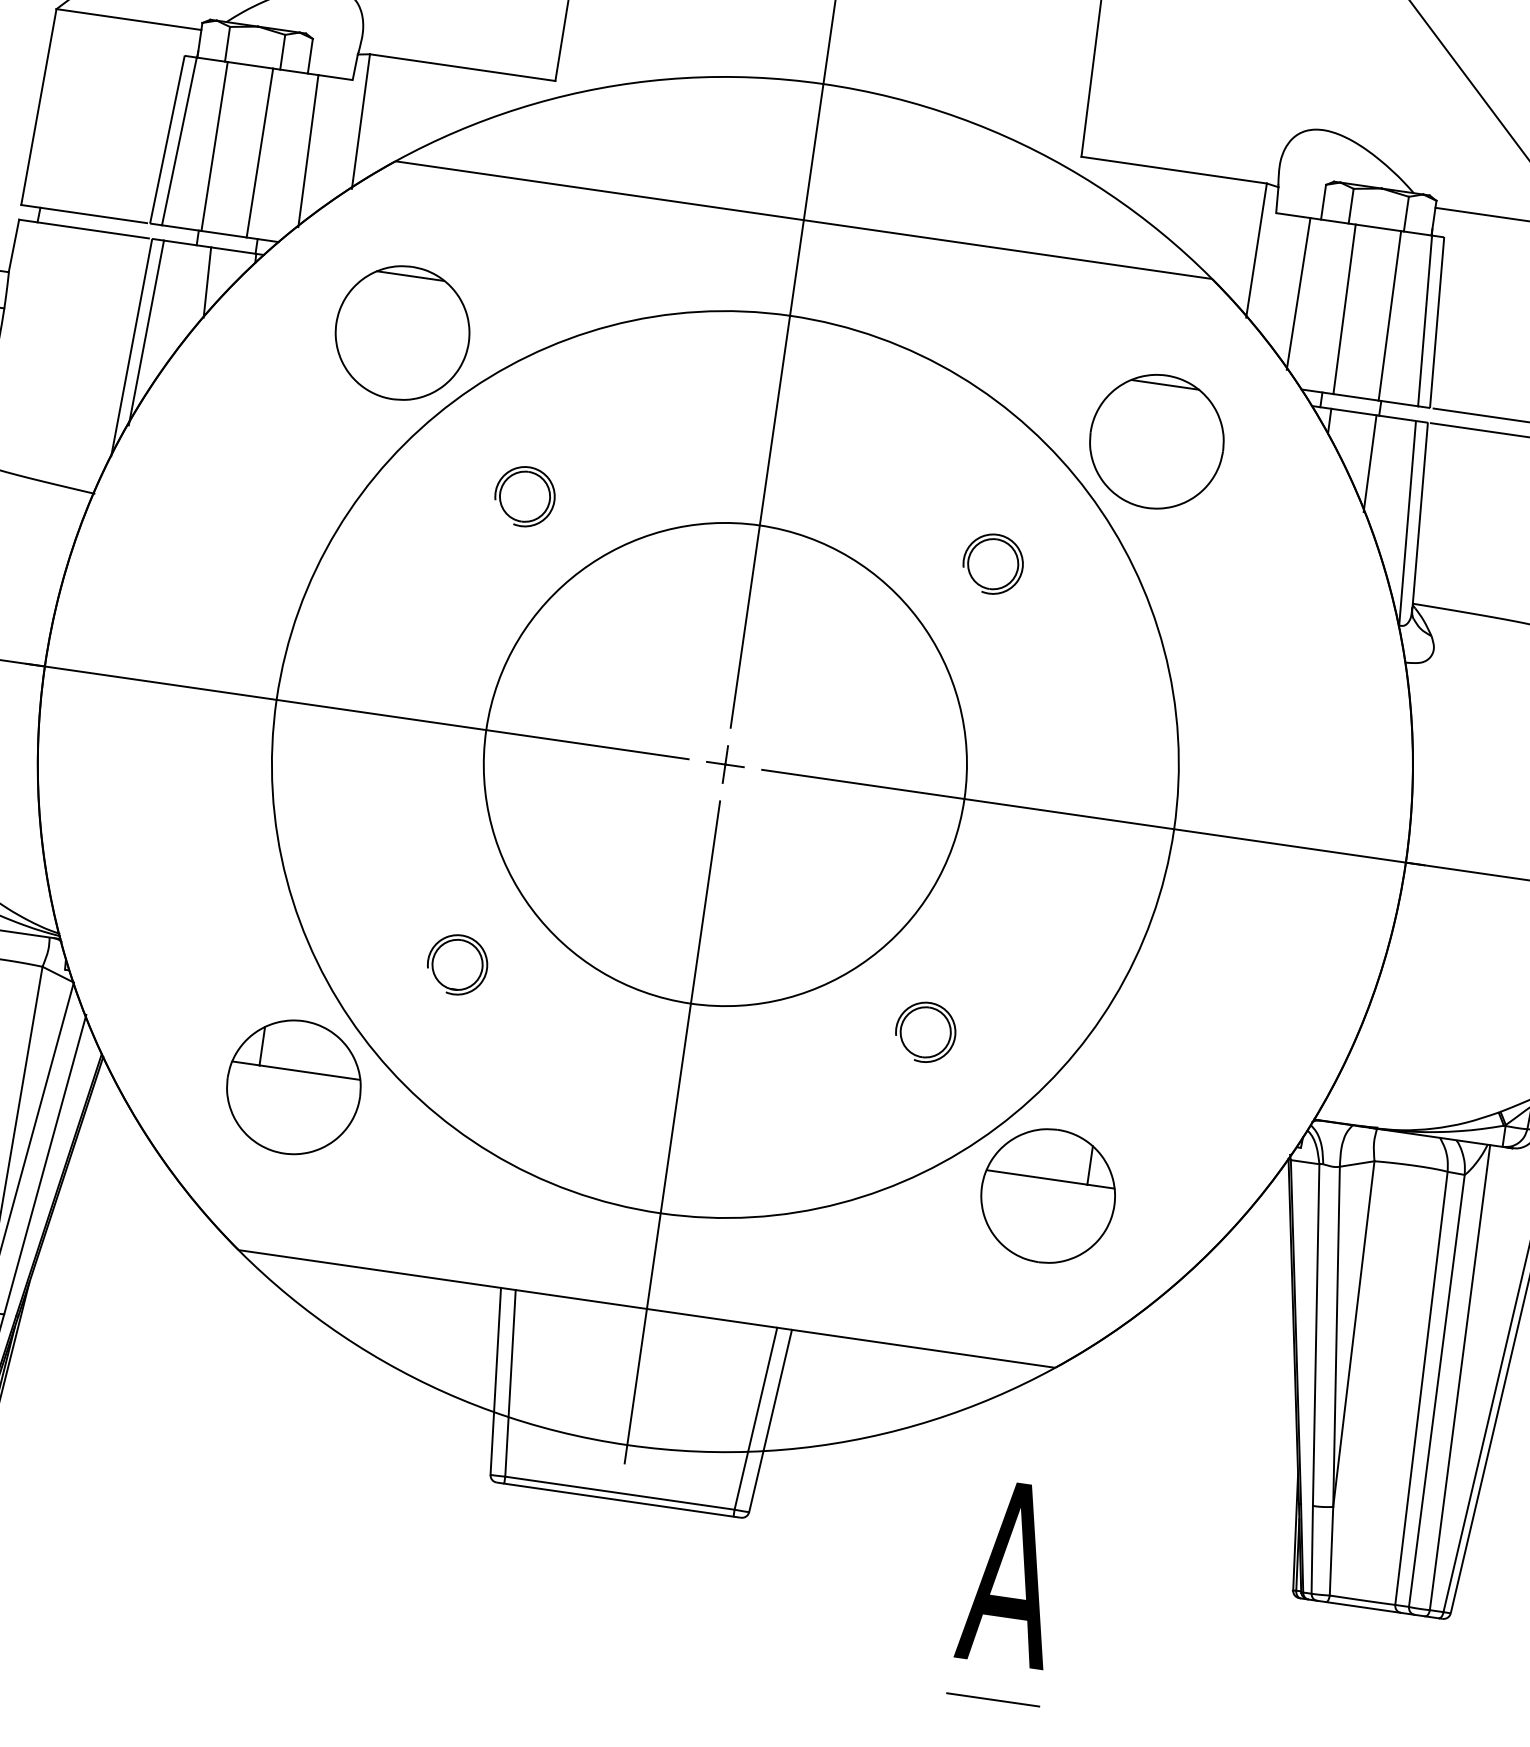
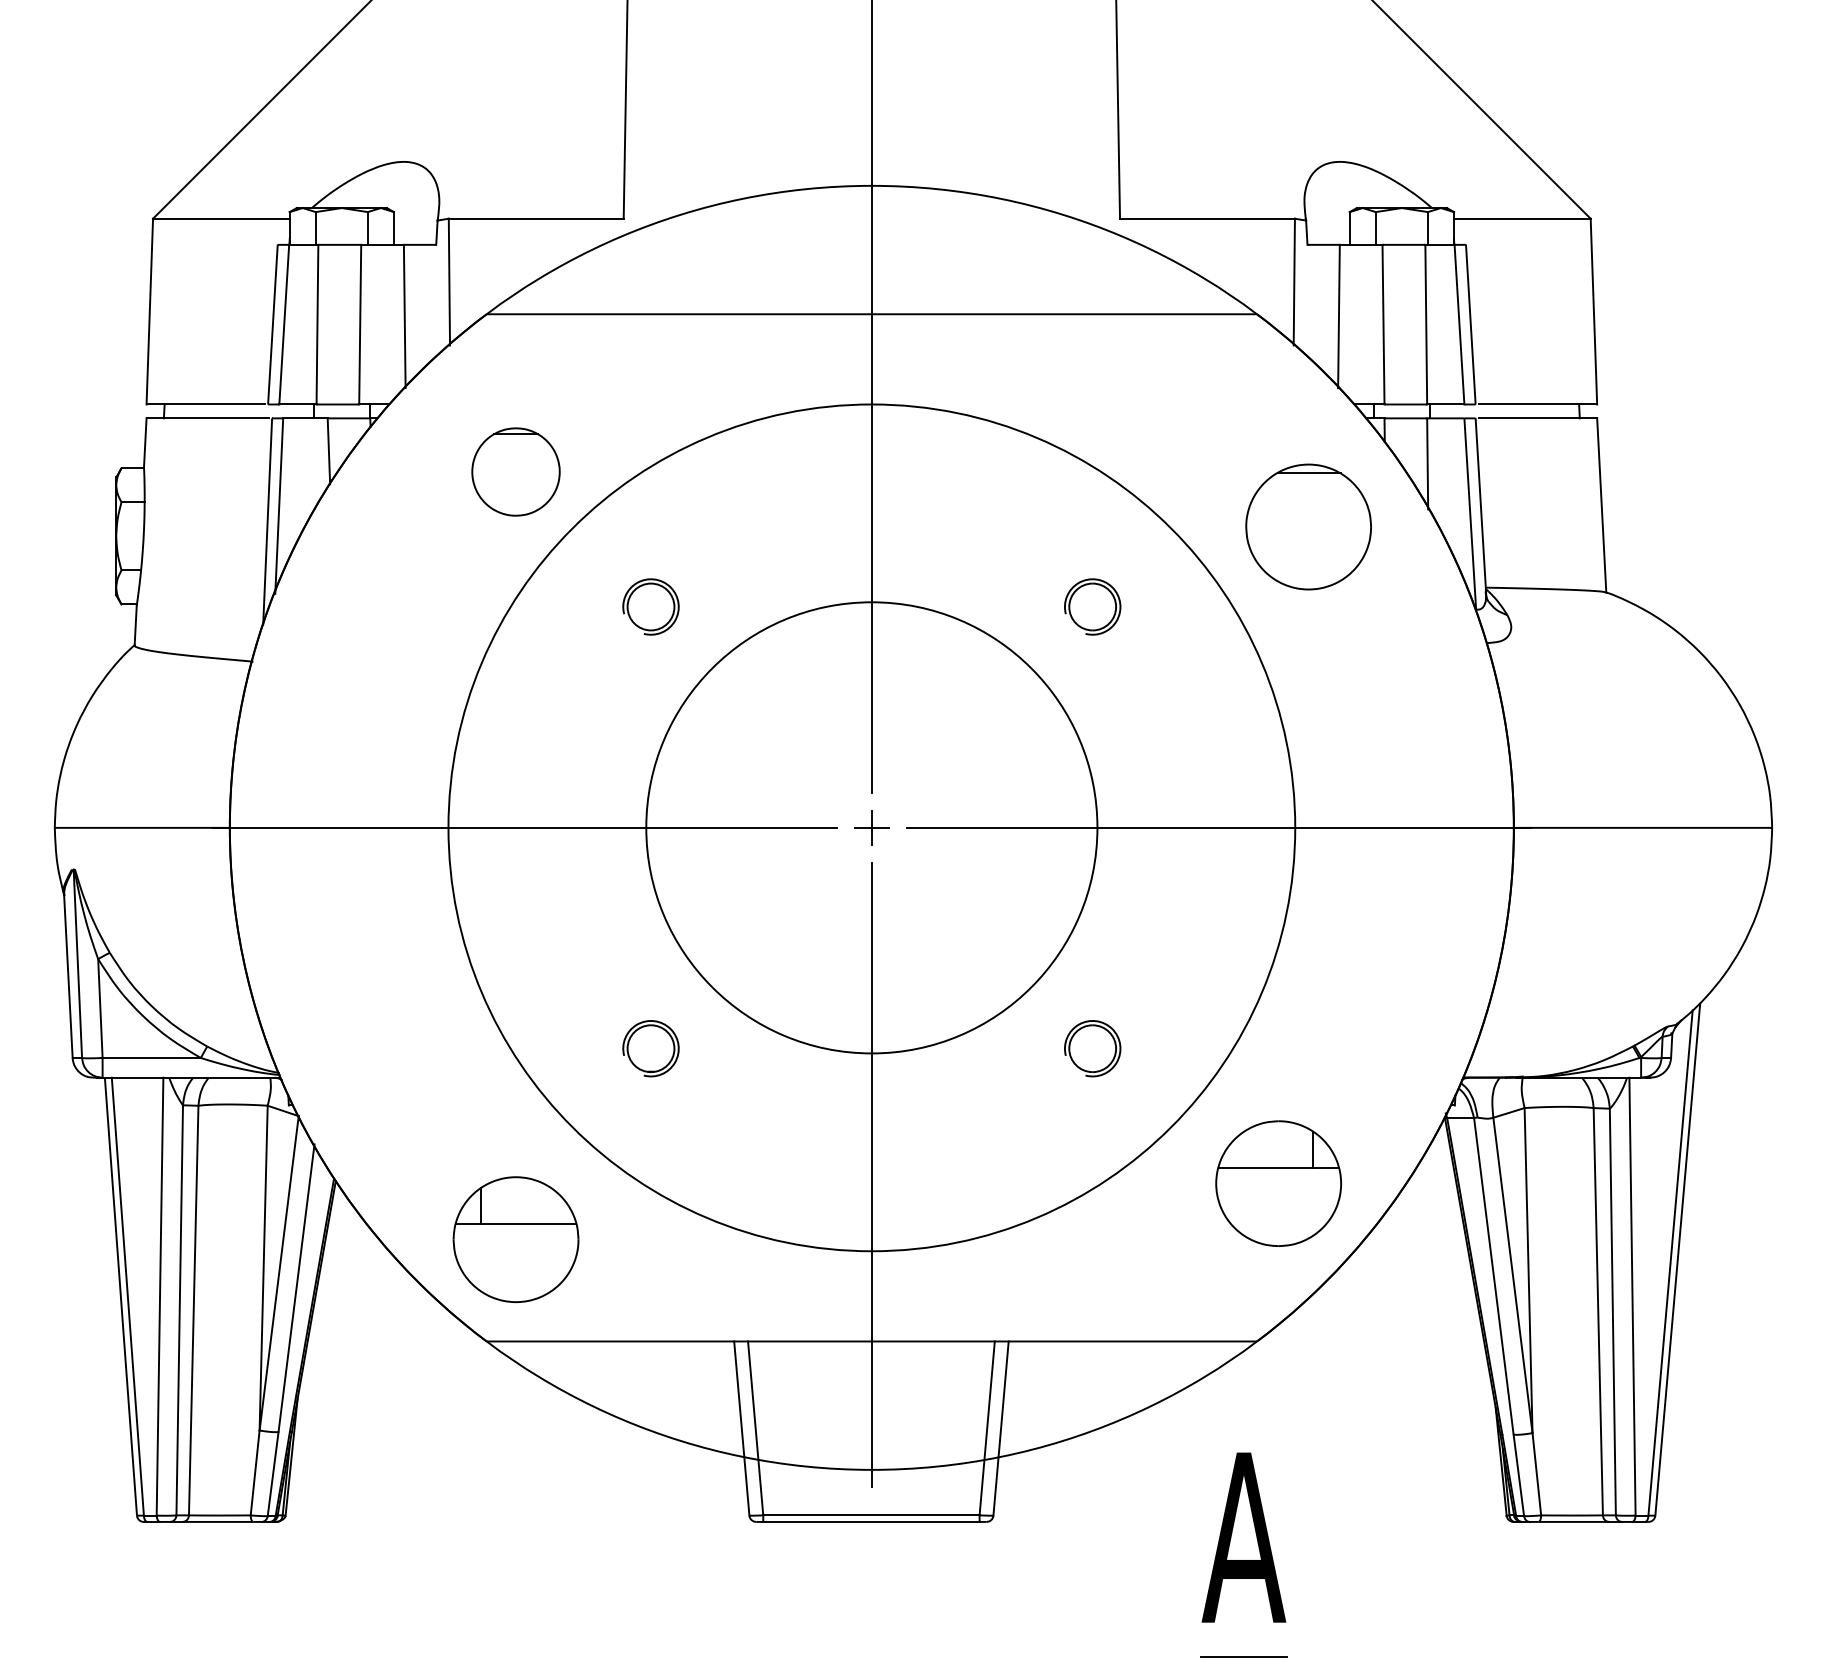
part: (402, 332) -> (515, 471), size x0.7
part: (1156, 441) -> (1308, 526), moved
part: (293, 1087) -> (515, 1239), moved
part: (1048, 1195) -> (1278, 1183), moved

